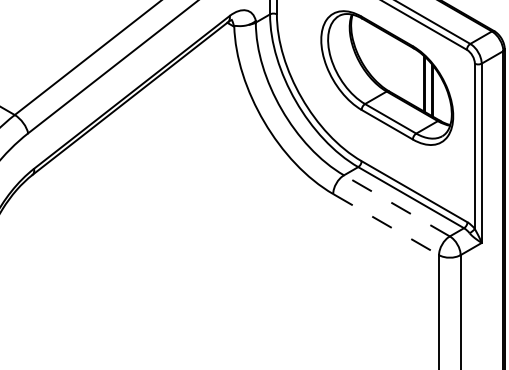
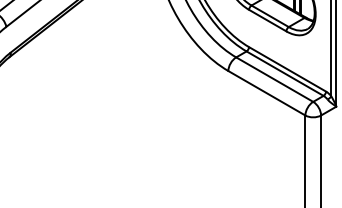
line: (396, 205) -> (274, 79), dashed -> solid
line: (386, 224) -> (267, 93), dashed -> solid

